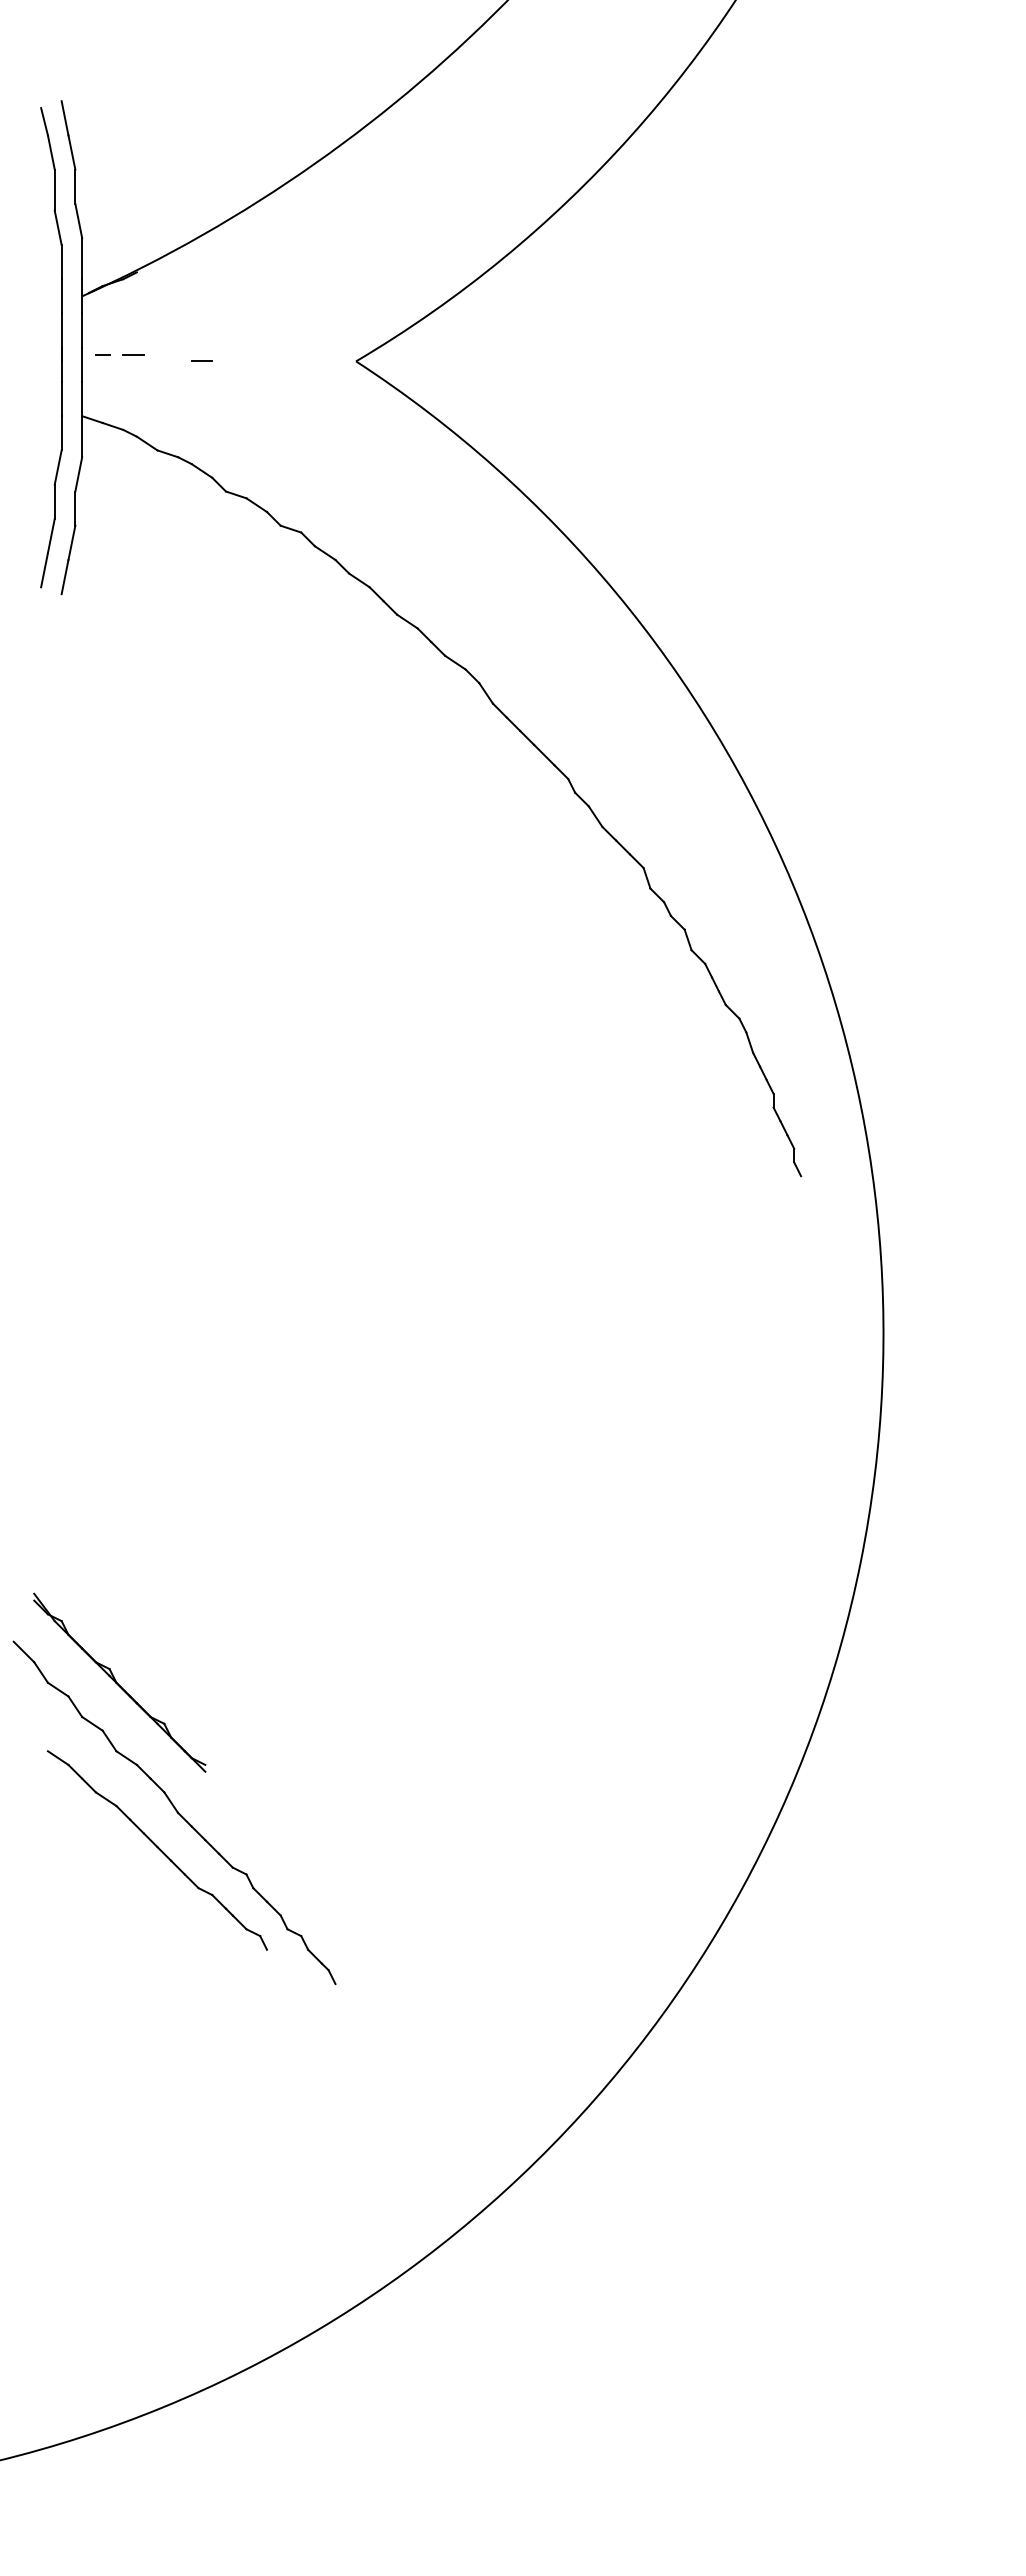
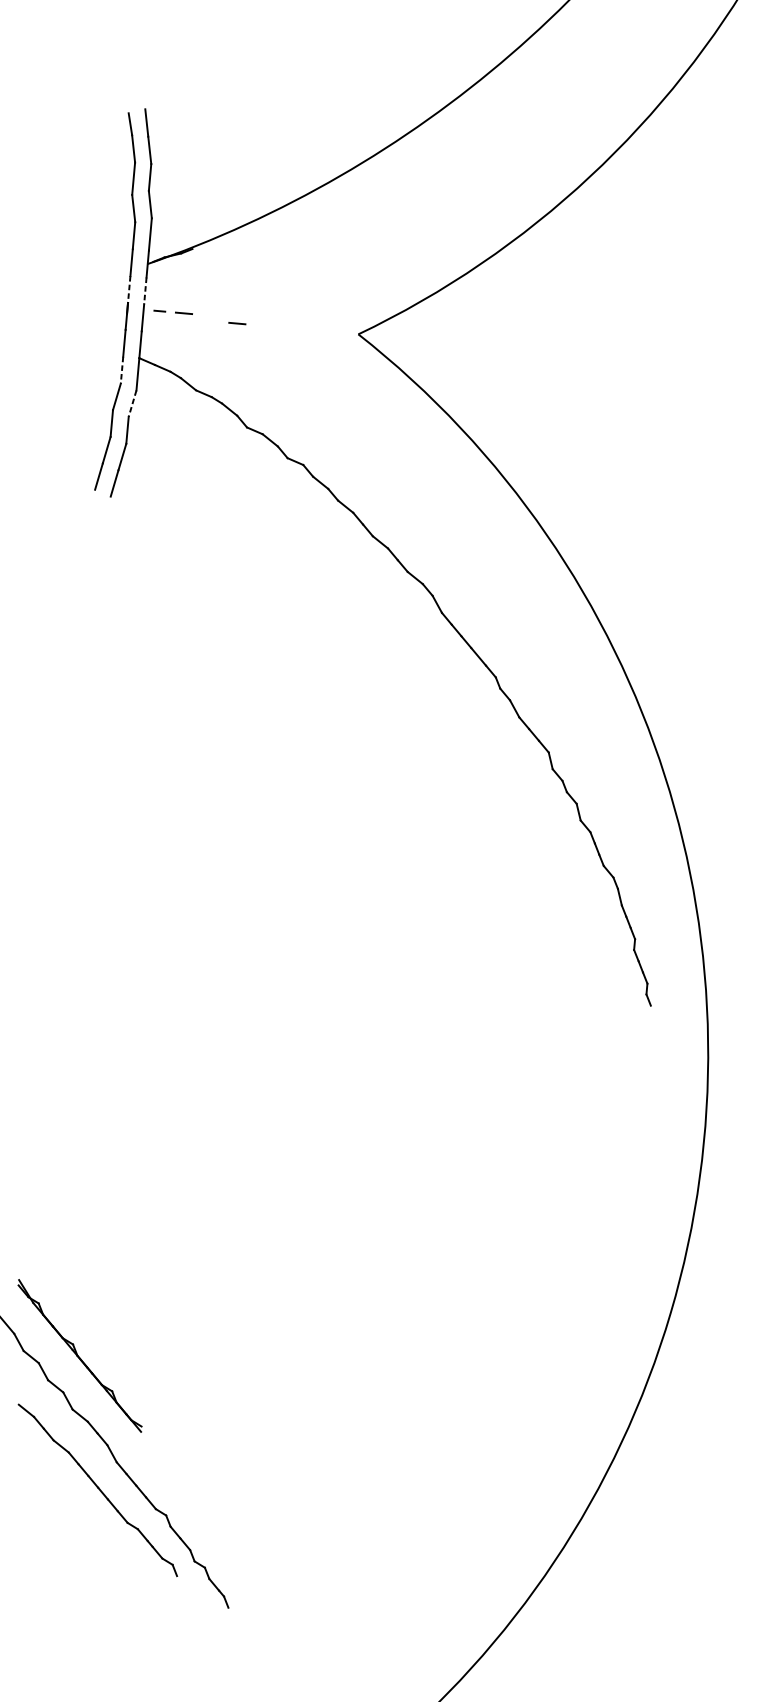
line: (61, 331) -> (129, 290), solid -> dashed
line: (82, 331) -> (145, 291), solid -> dashed
line: (61, 433) -> (121, 370), solid -> dashed
line: (78, 474) -> (132, 403), solid -> dashed

